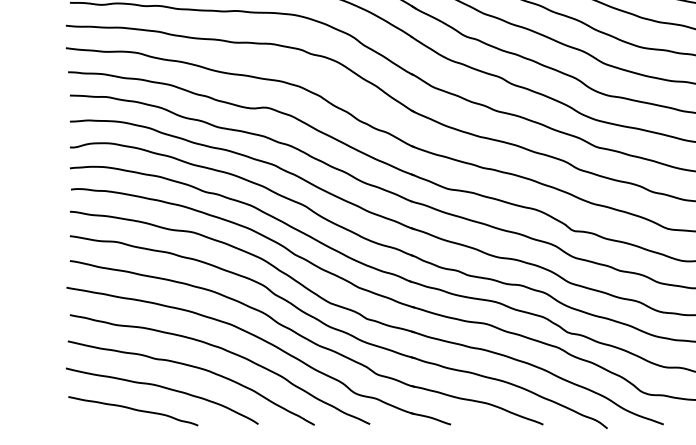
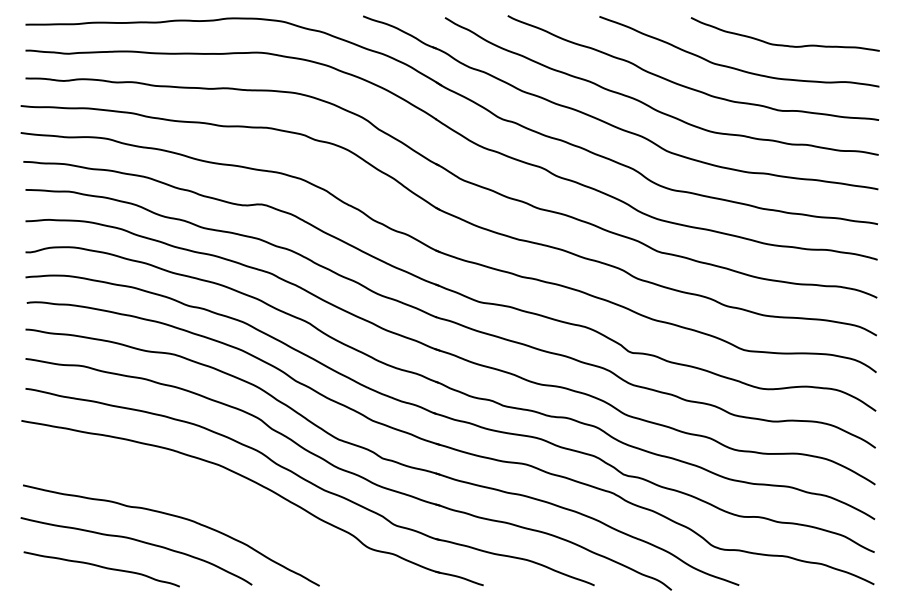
curve: (227, 352) -> (215, 498), removed

